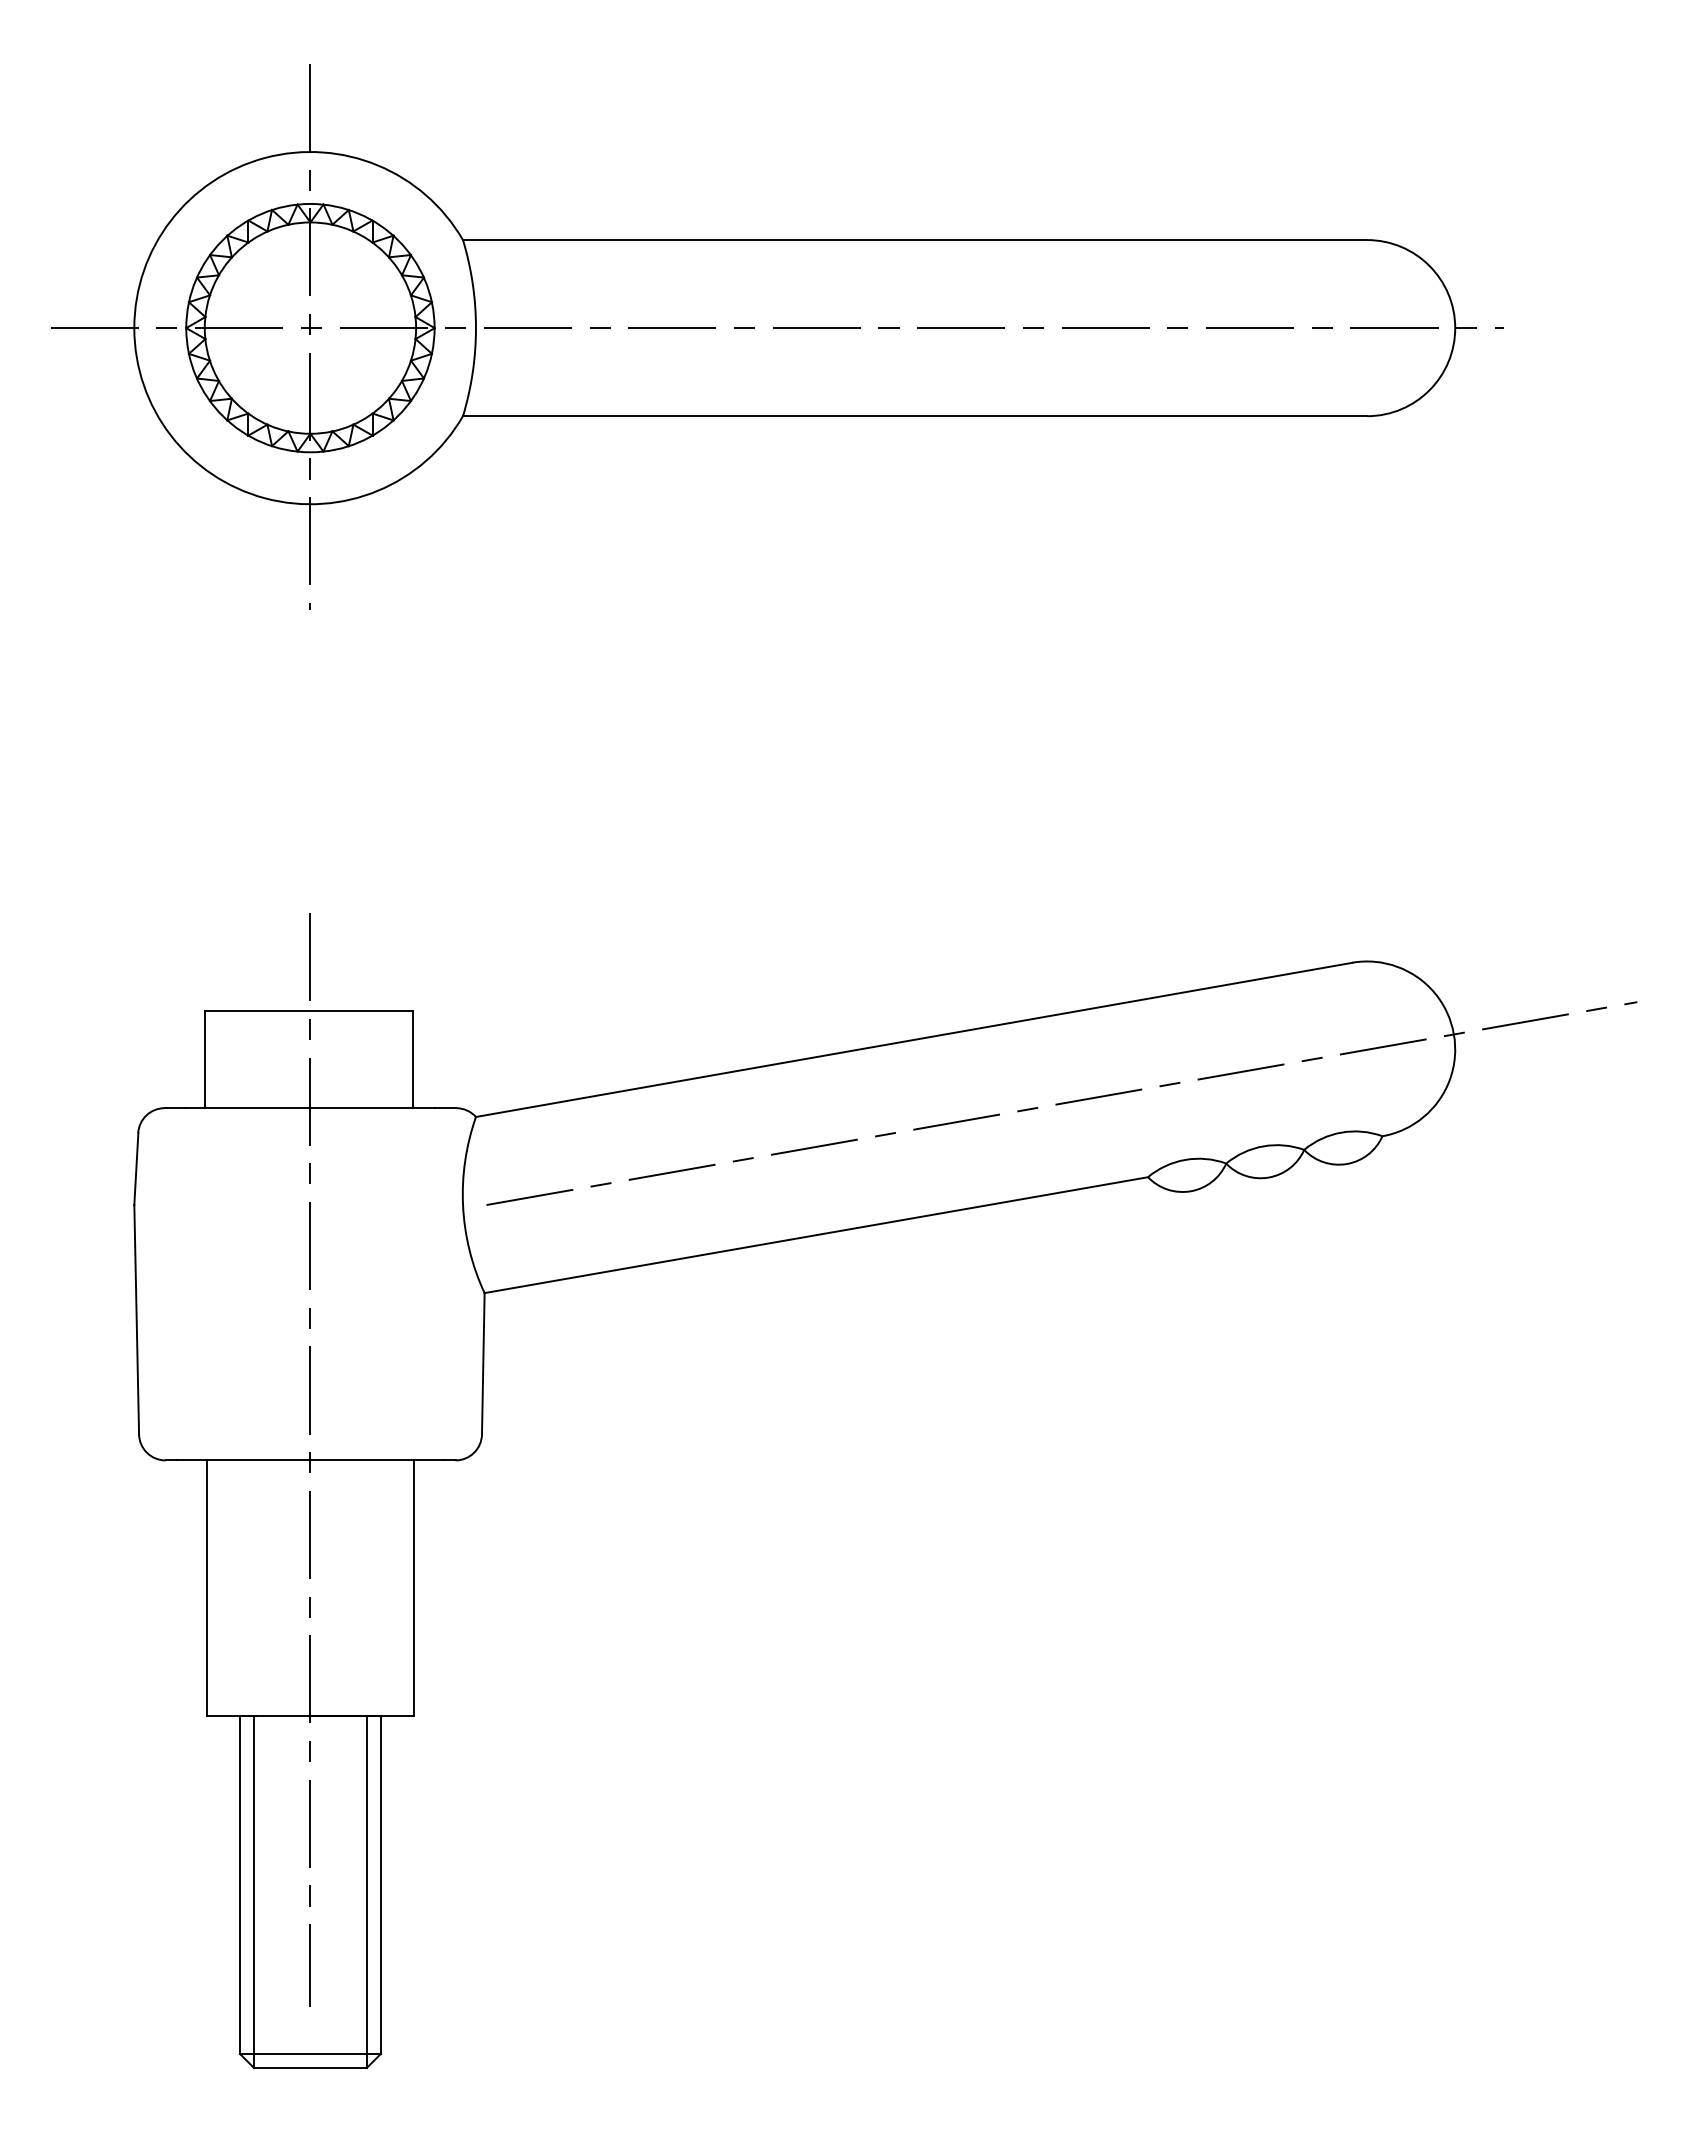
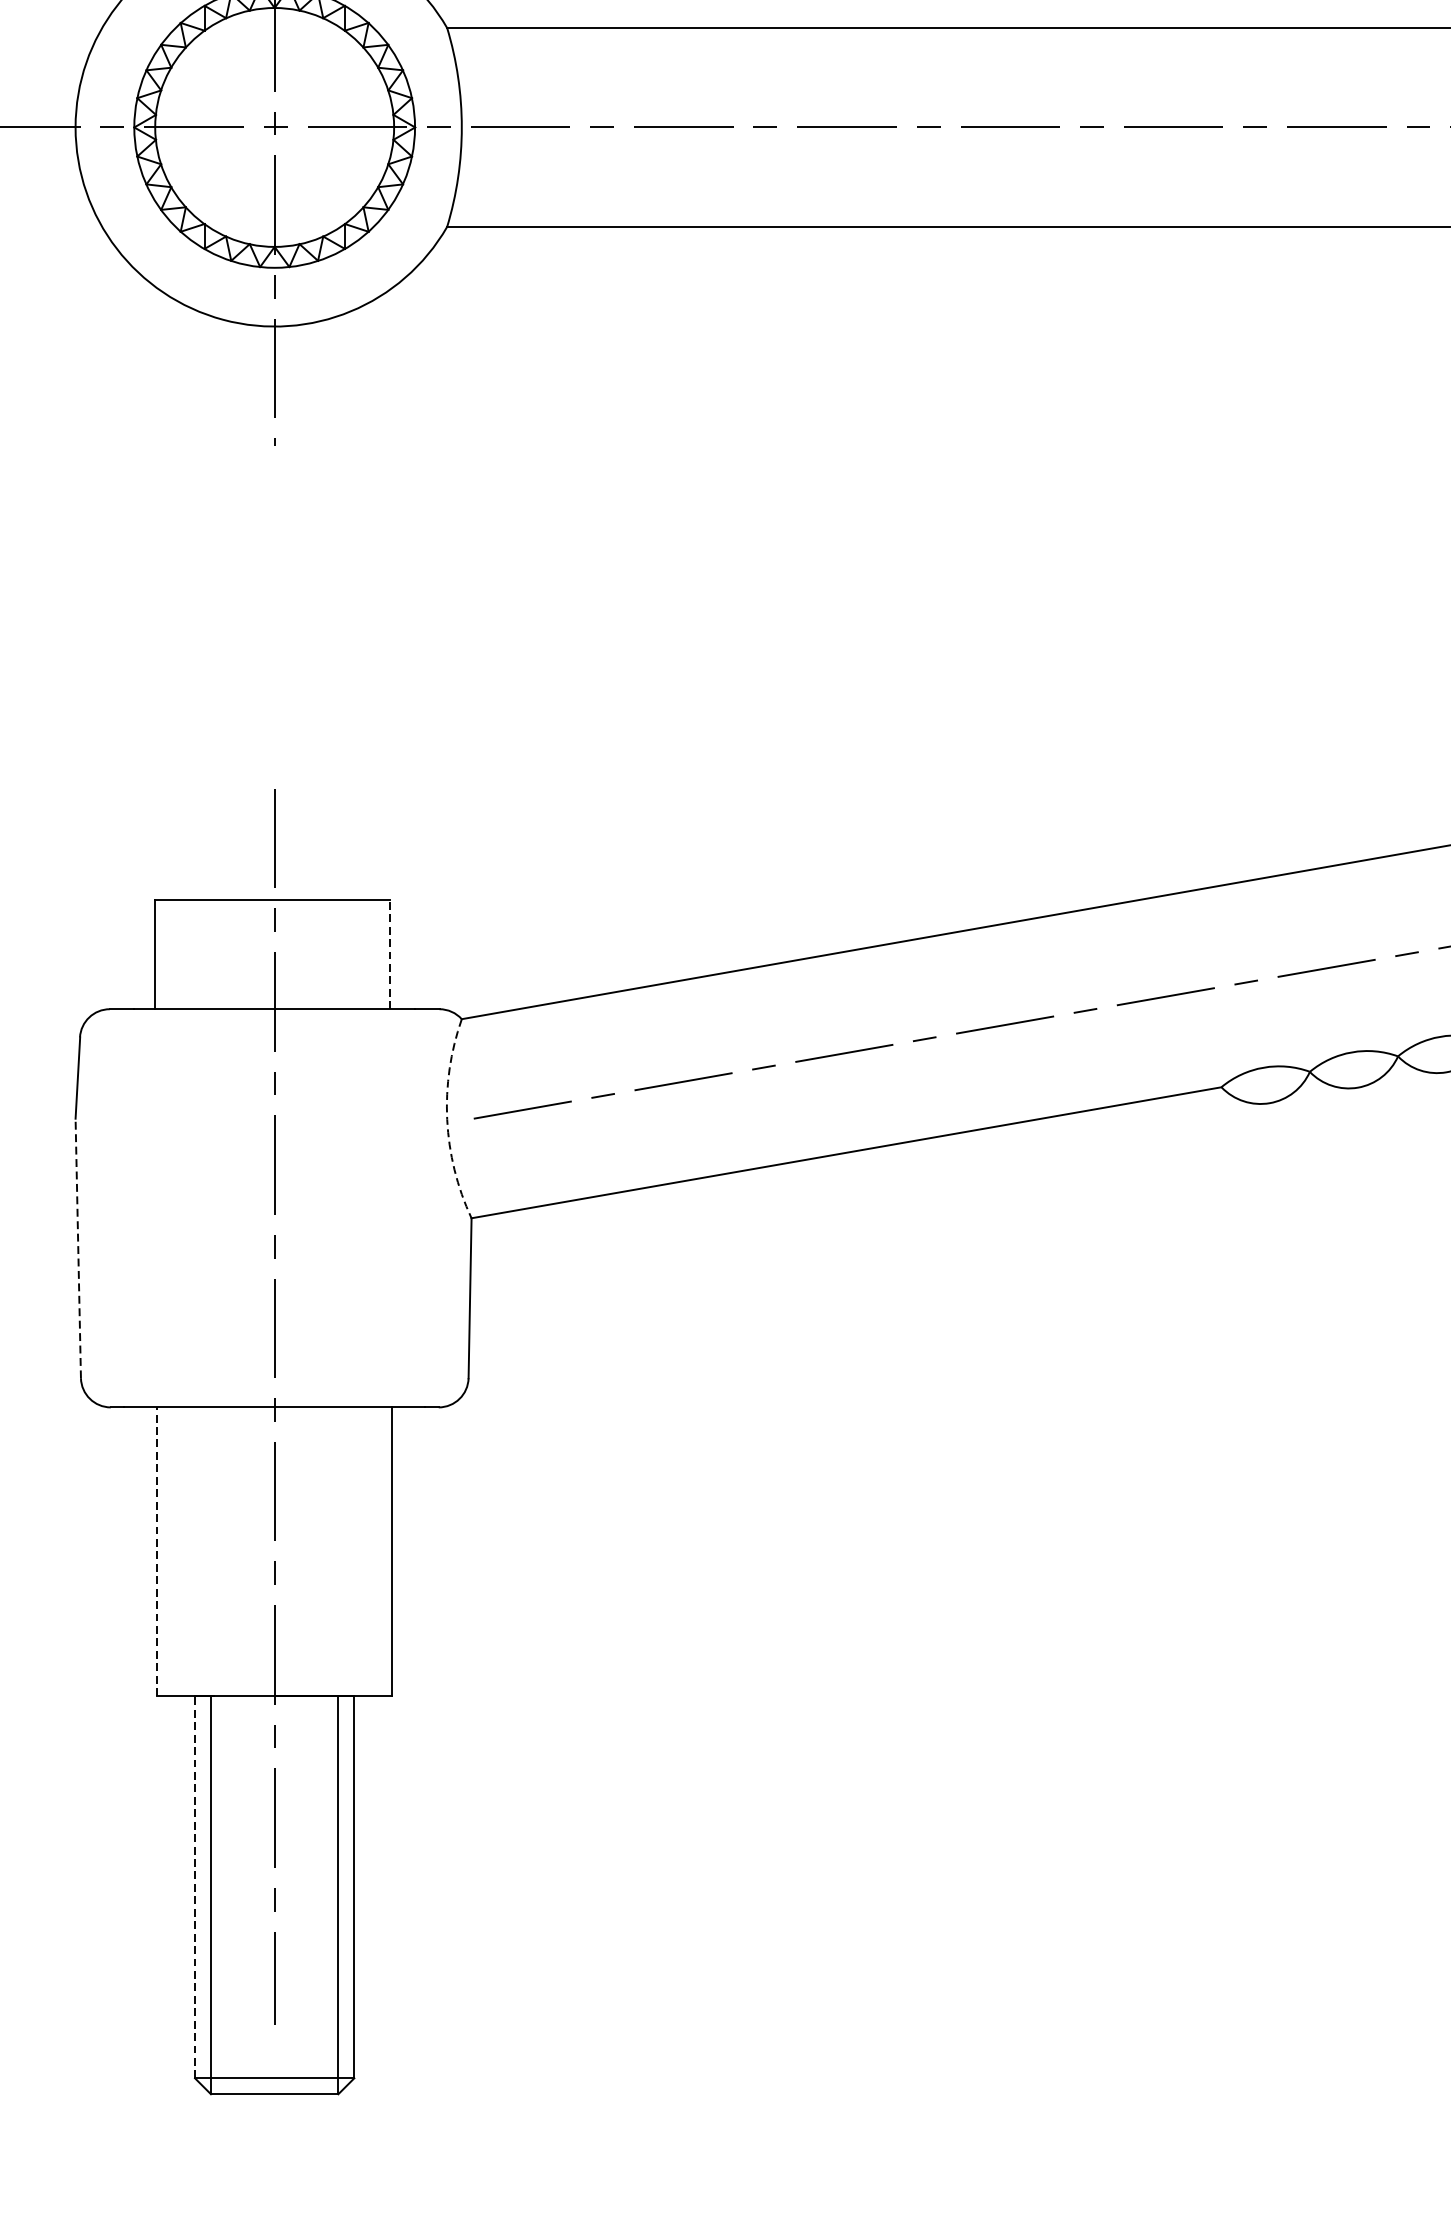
line: (412, 1059) -> (390, 954), solid -> dashed
arc: (463, 1205) -> (447, 1119), solid -> dashed
line: (136, 1319) -> (78, 1248), solid -> dashed
line: (206, 1588) -> (157, 1552), solid -> dashed
line: (240, 1884) -> (195, 1886), solid -> dashed

